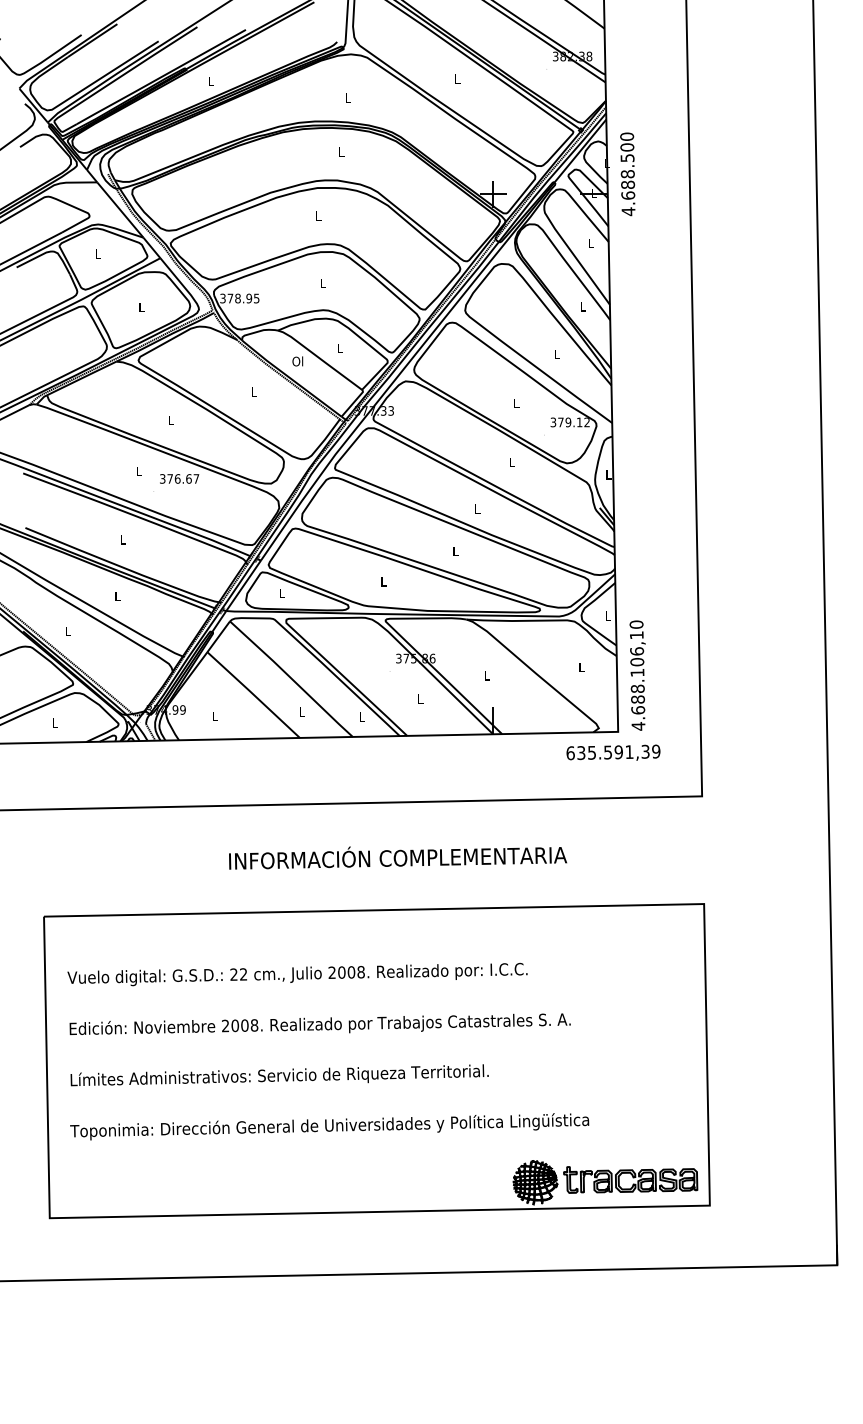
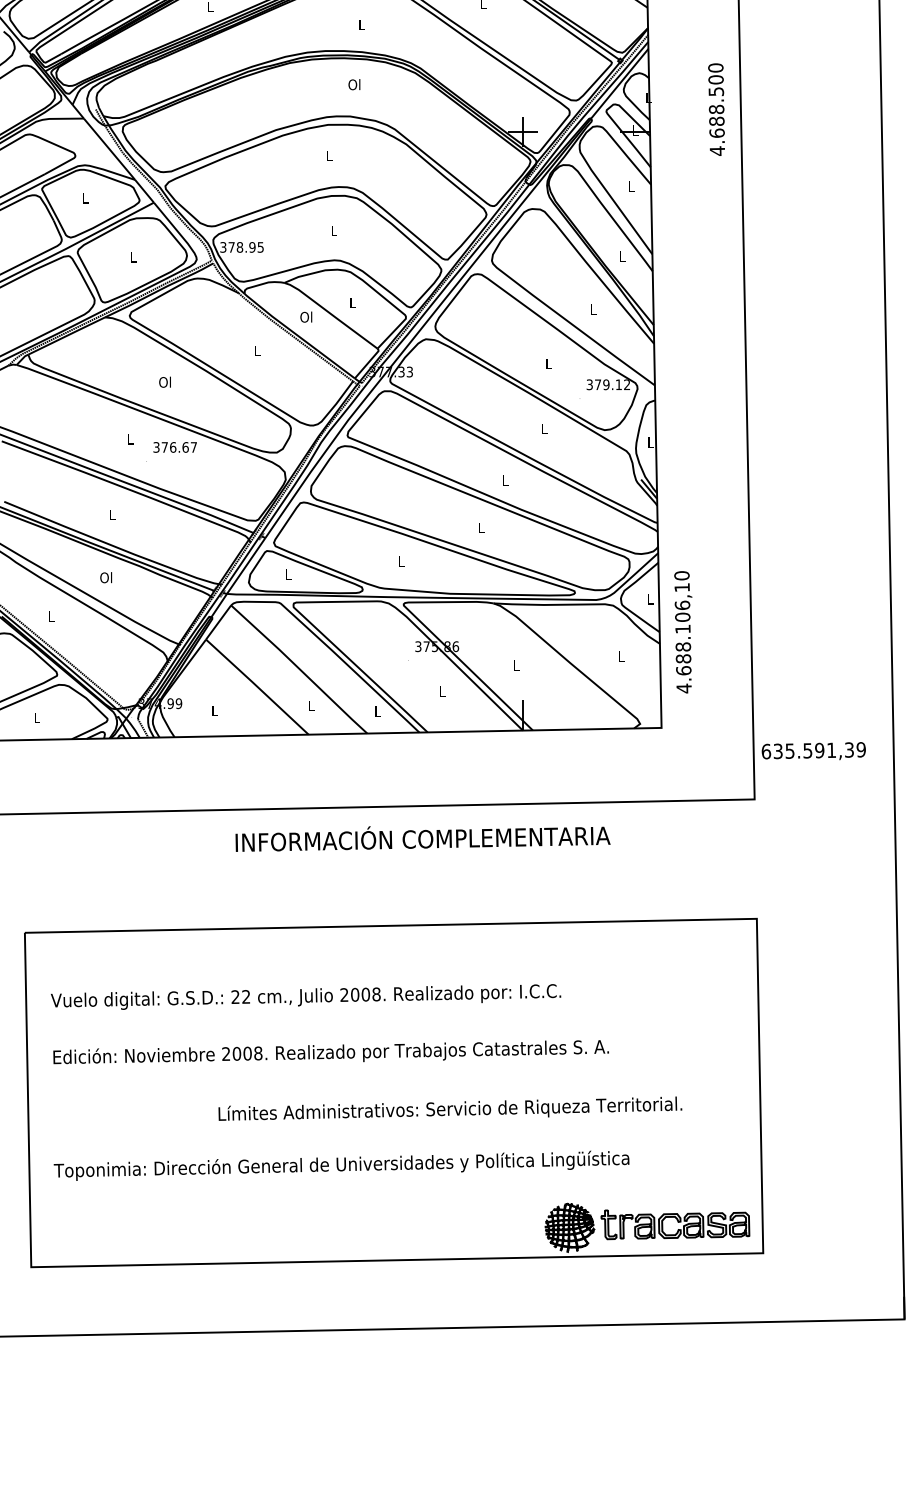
text: (340, 151) -> (353, 84), L -> Ol
text: (627, 174) -> (716, 109), moved
text: (170, 420) -> (165, 382), L -> Ol
text: (117, 596) -> (106, 577), L -> Ol
text: (637, 675) -> (682, 632), moved
text: (613, 752) -> (813, 750), moved
text: (398, 857) -> (423, 838), moved
text: (279, 1075) -> (450, 1108), moved

